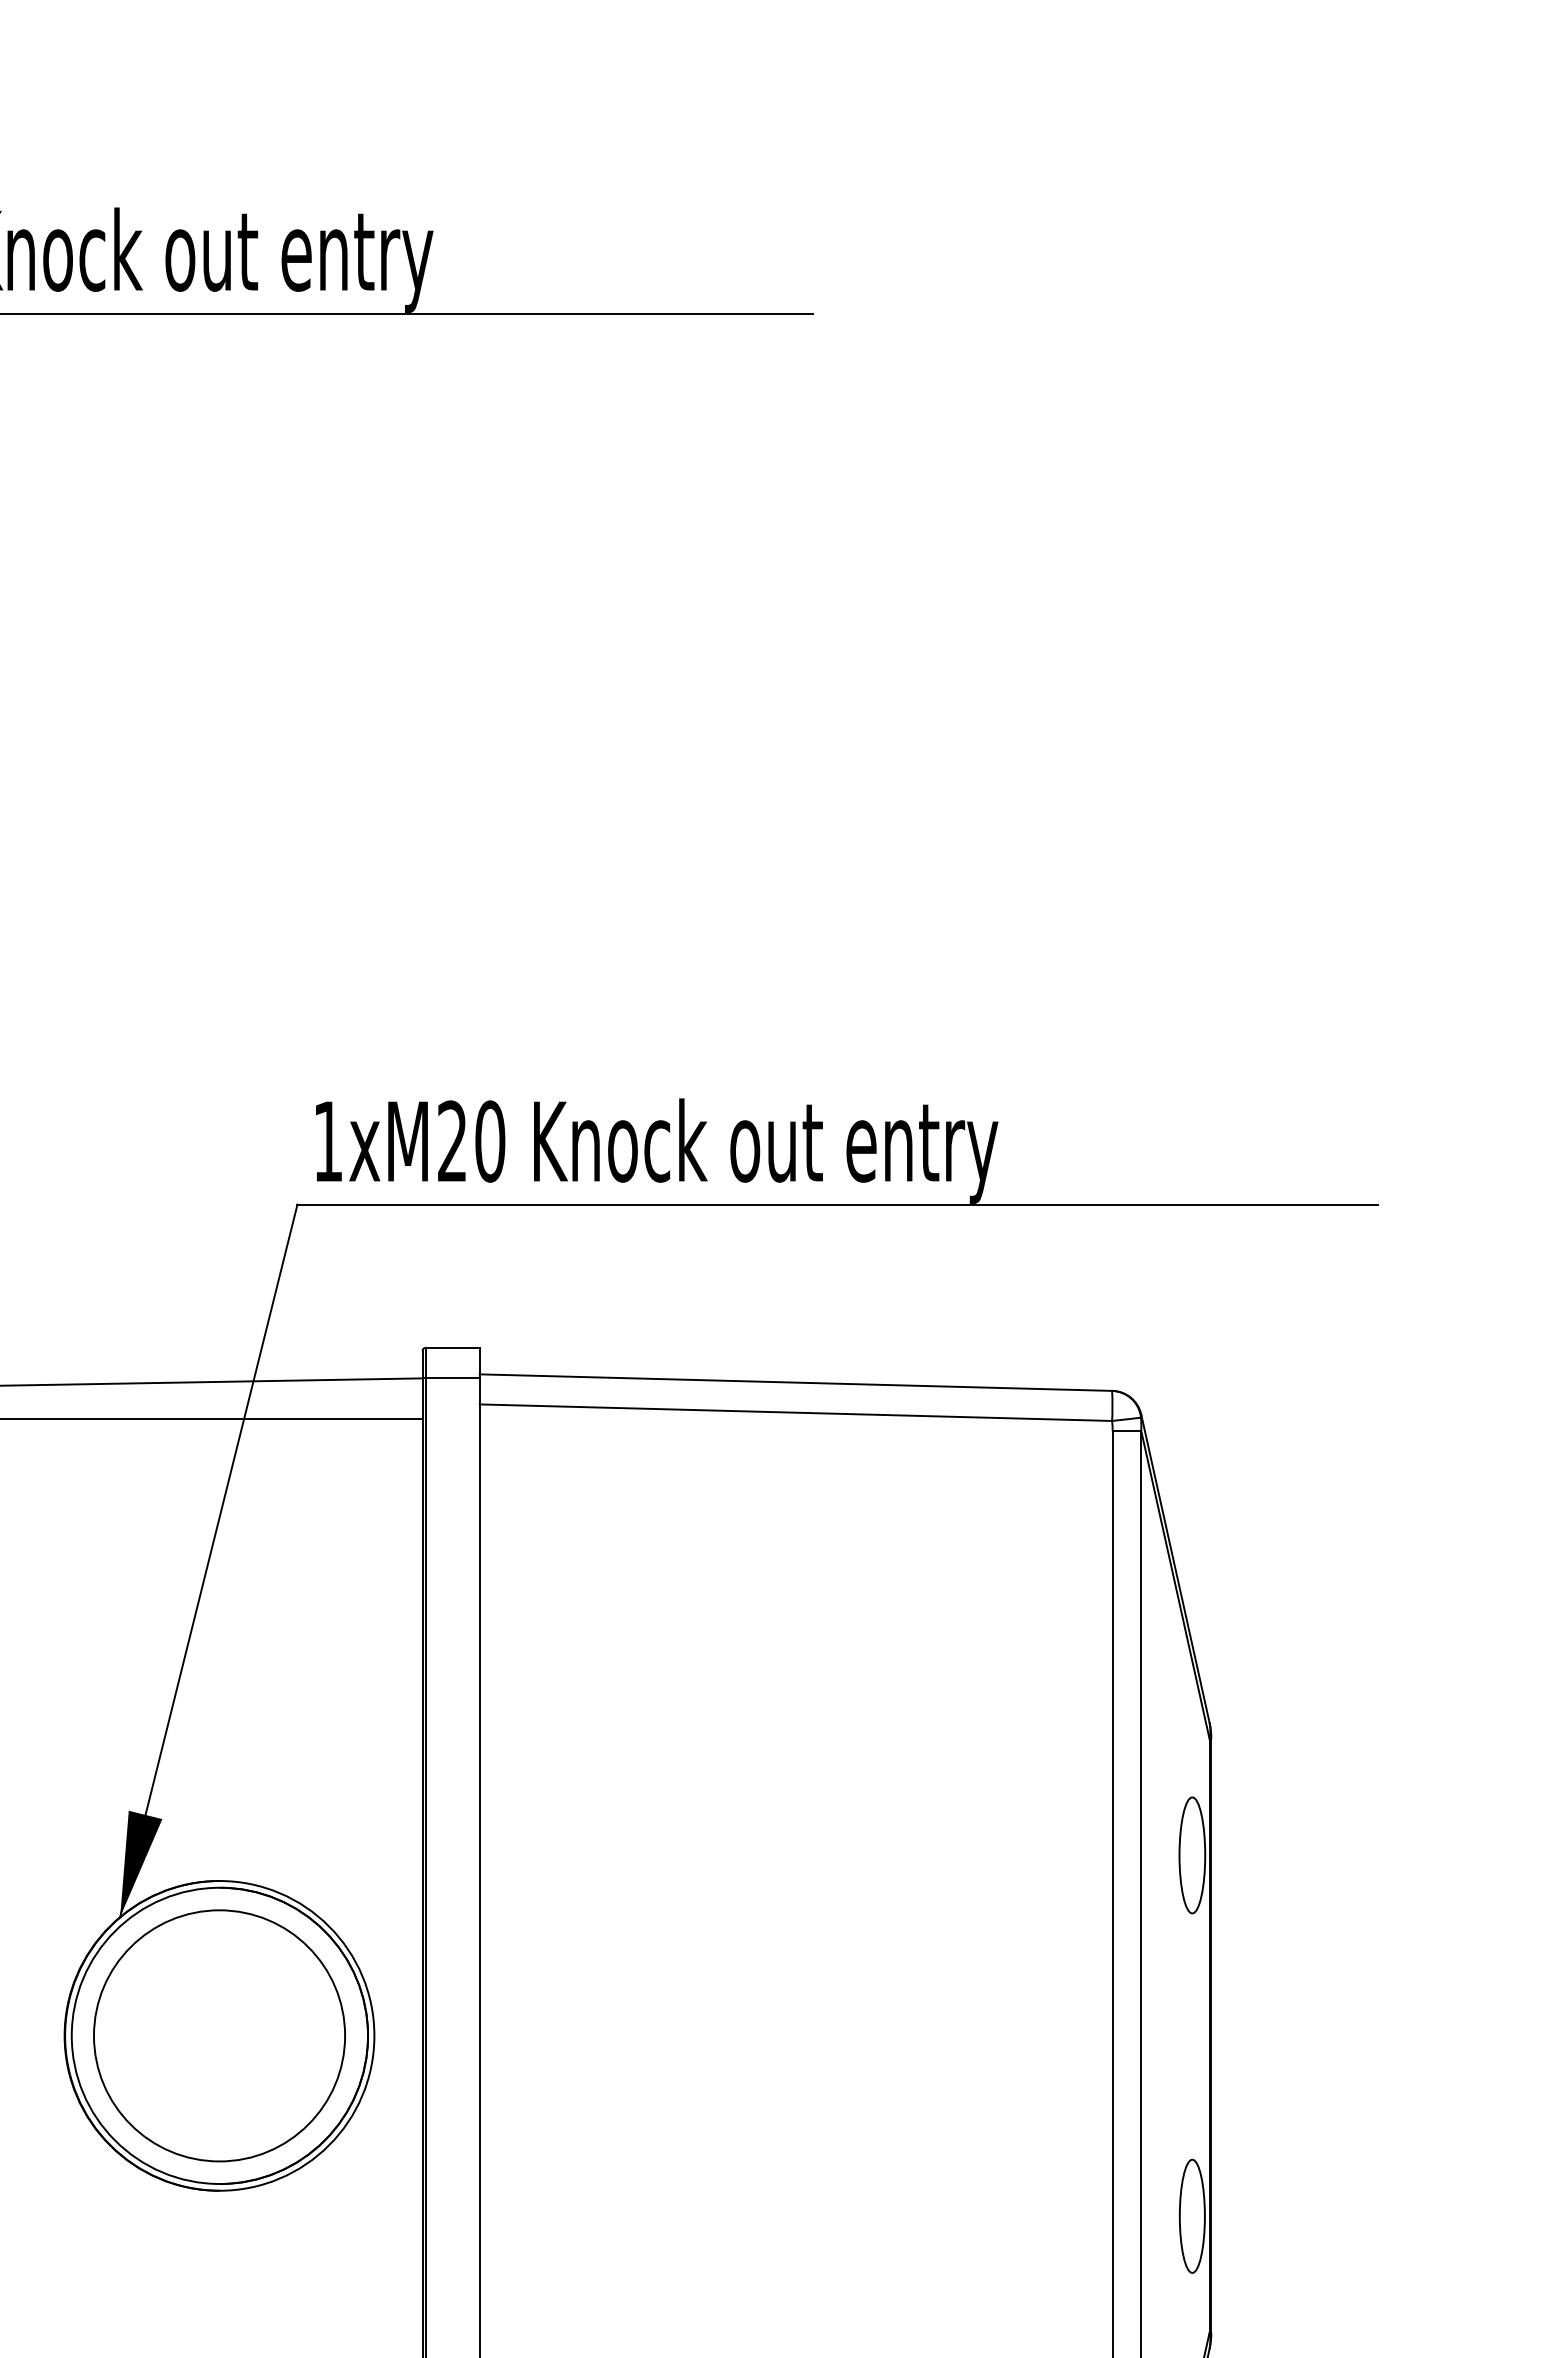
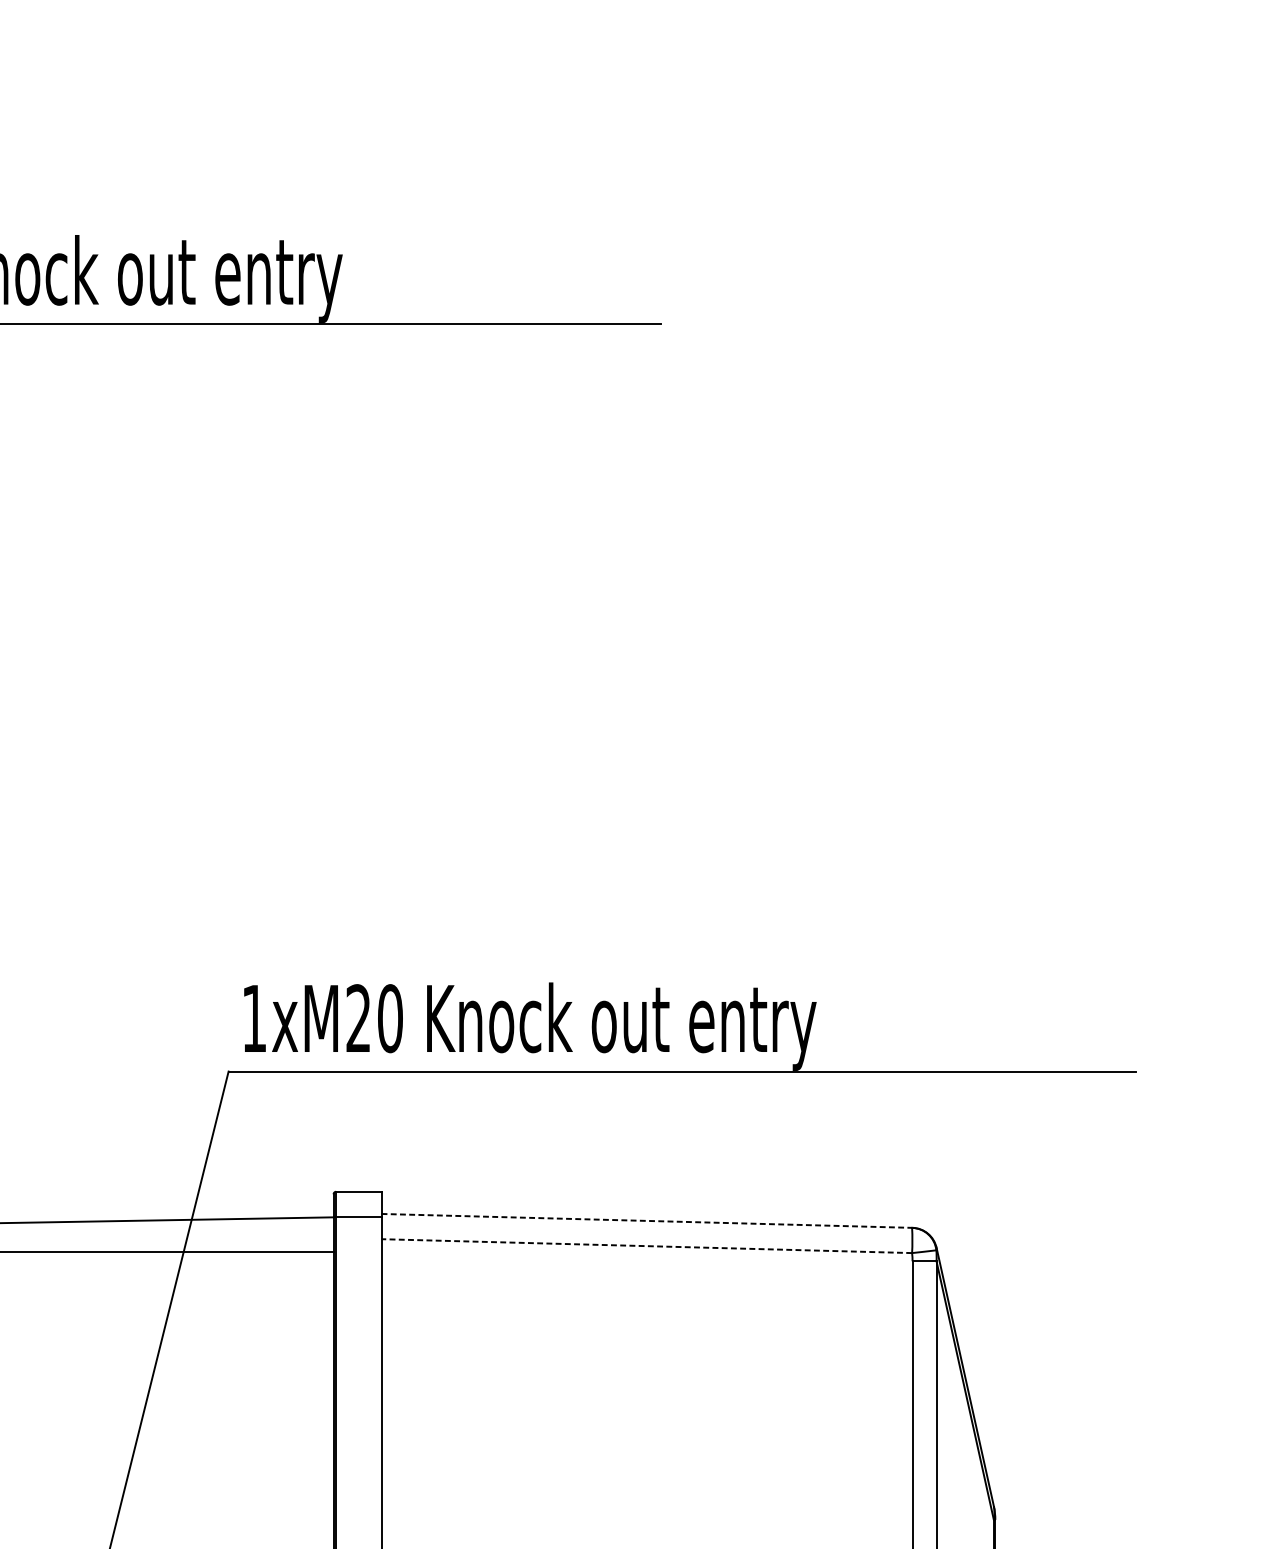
line: (796, 1382) -> (647, 1220), solid -> dashed
line: (795, 1412) -> (646, 1245), solid -> dashed

